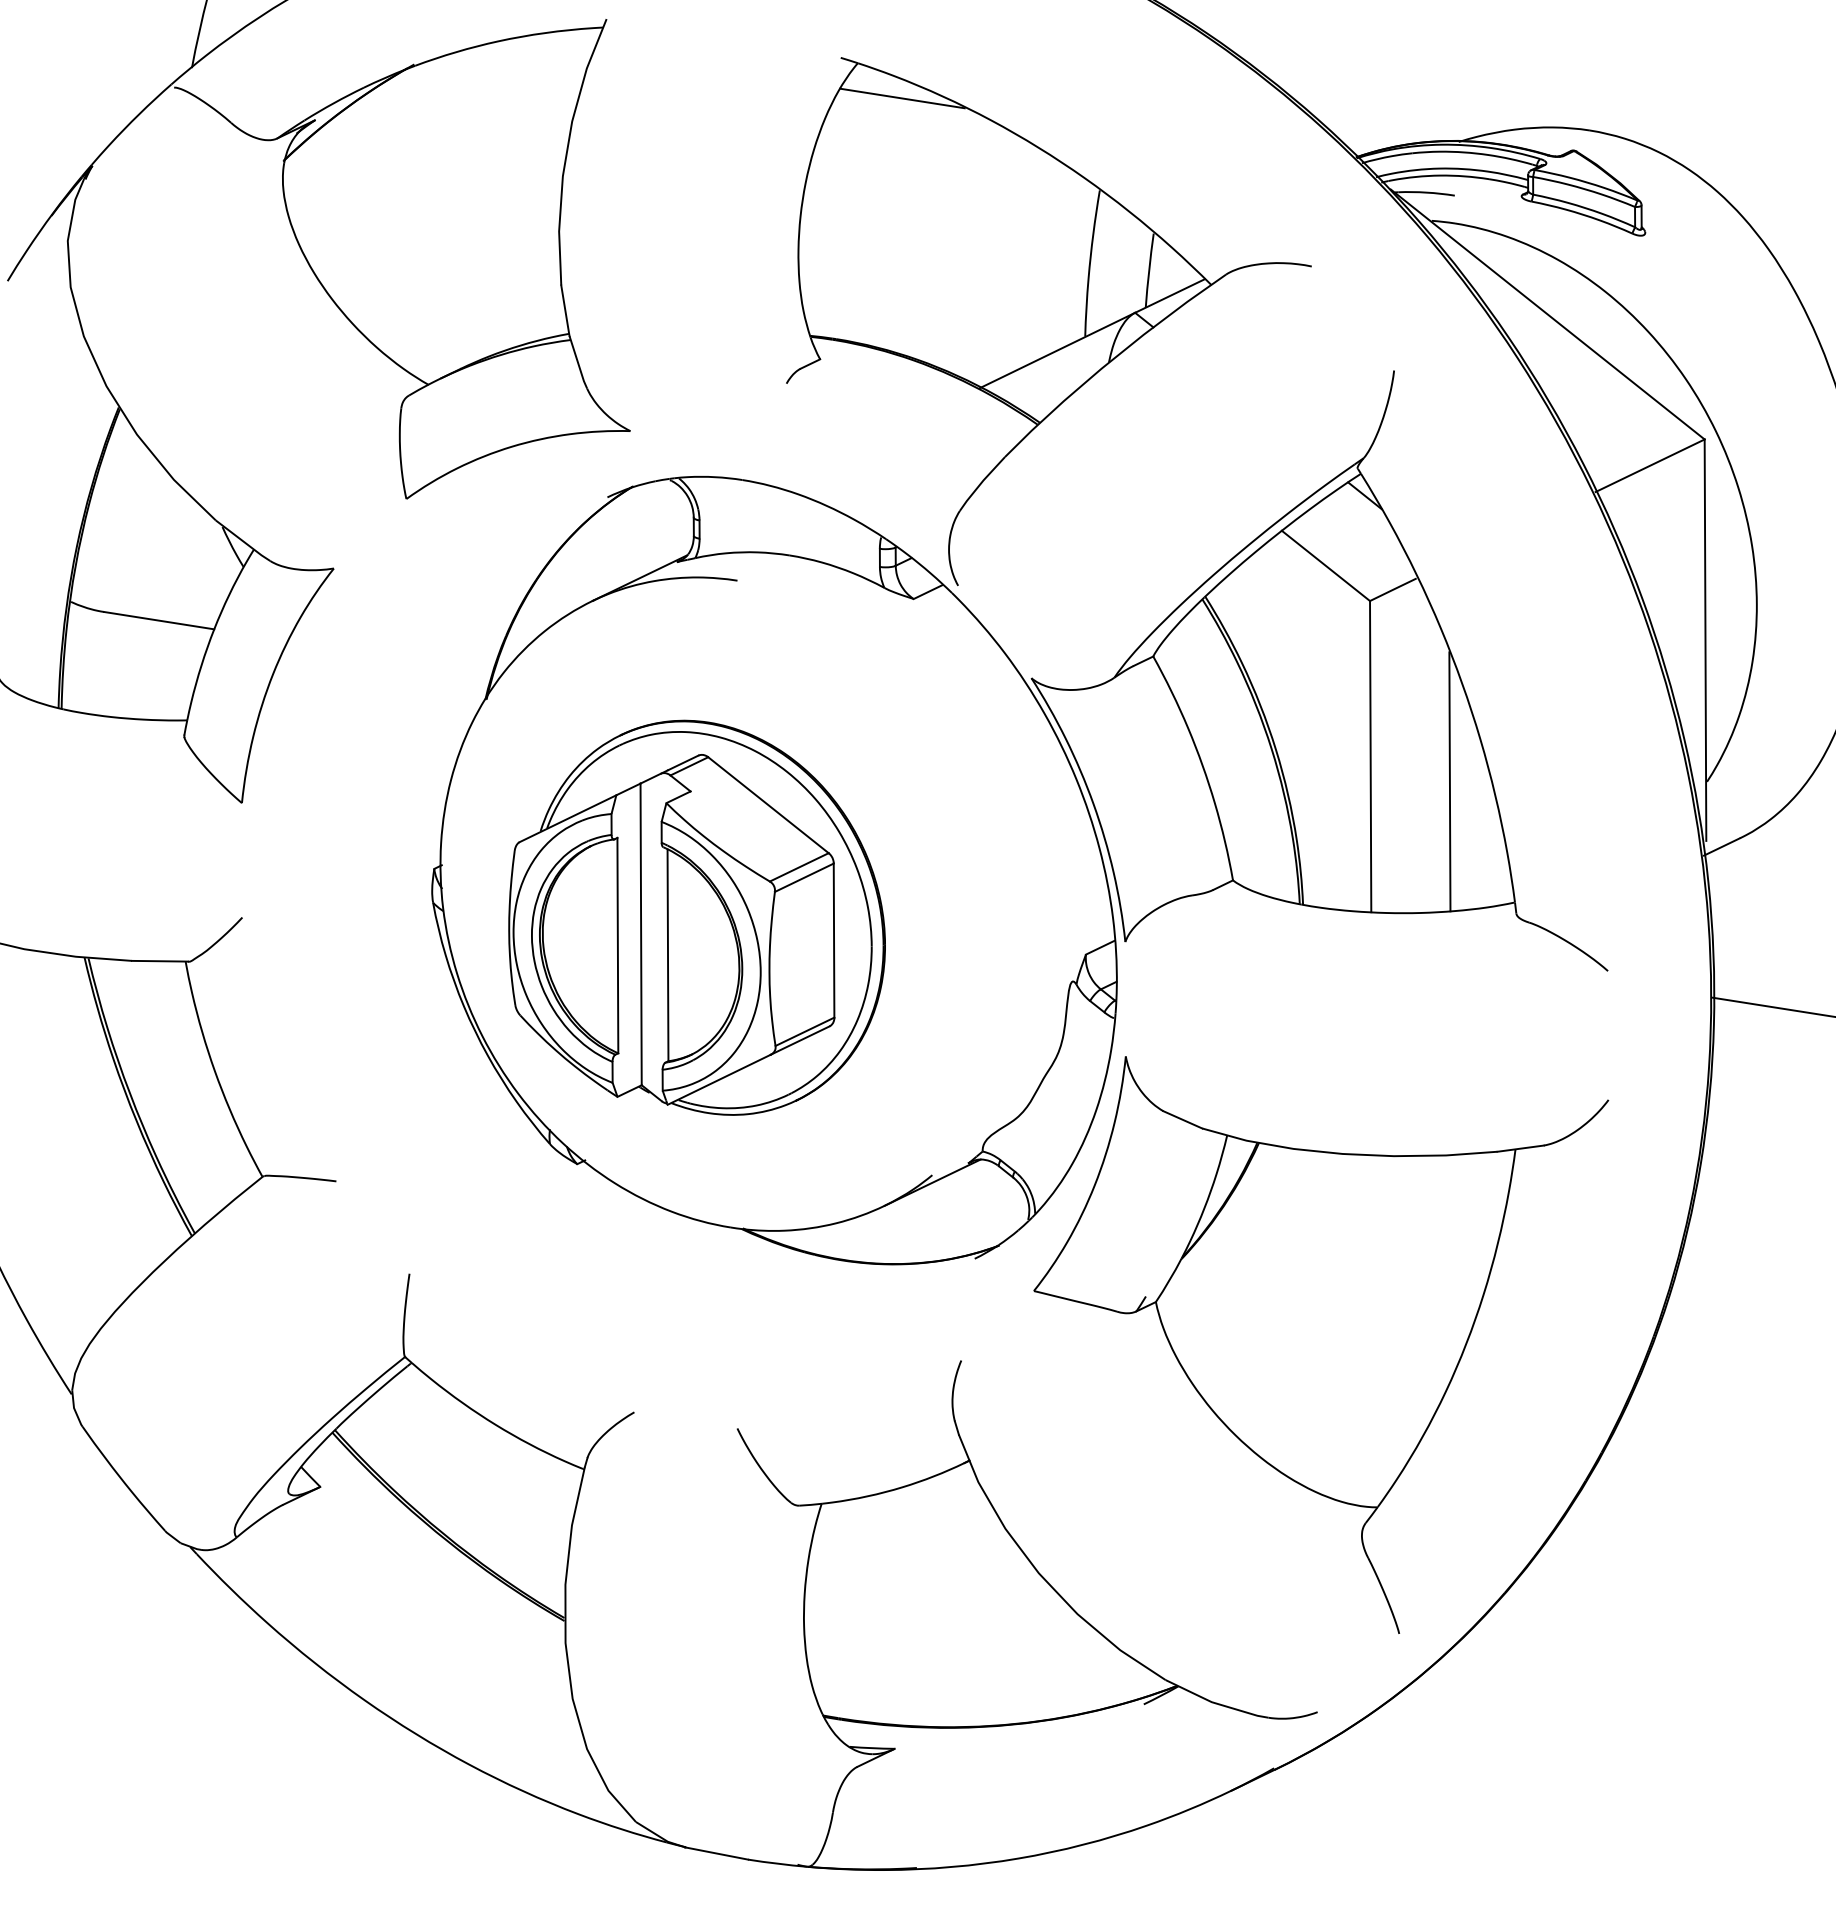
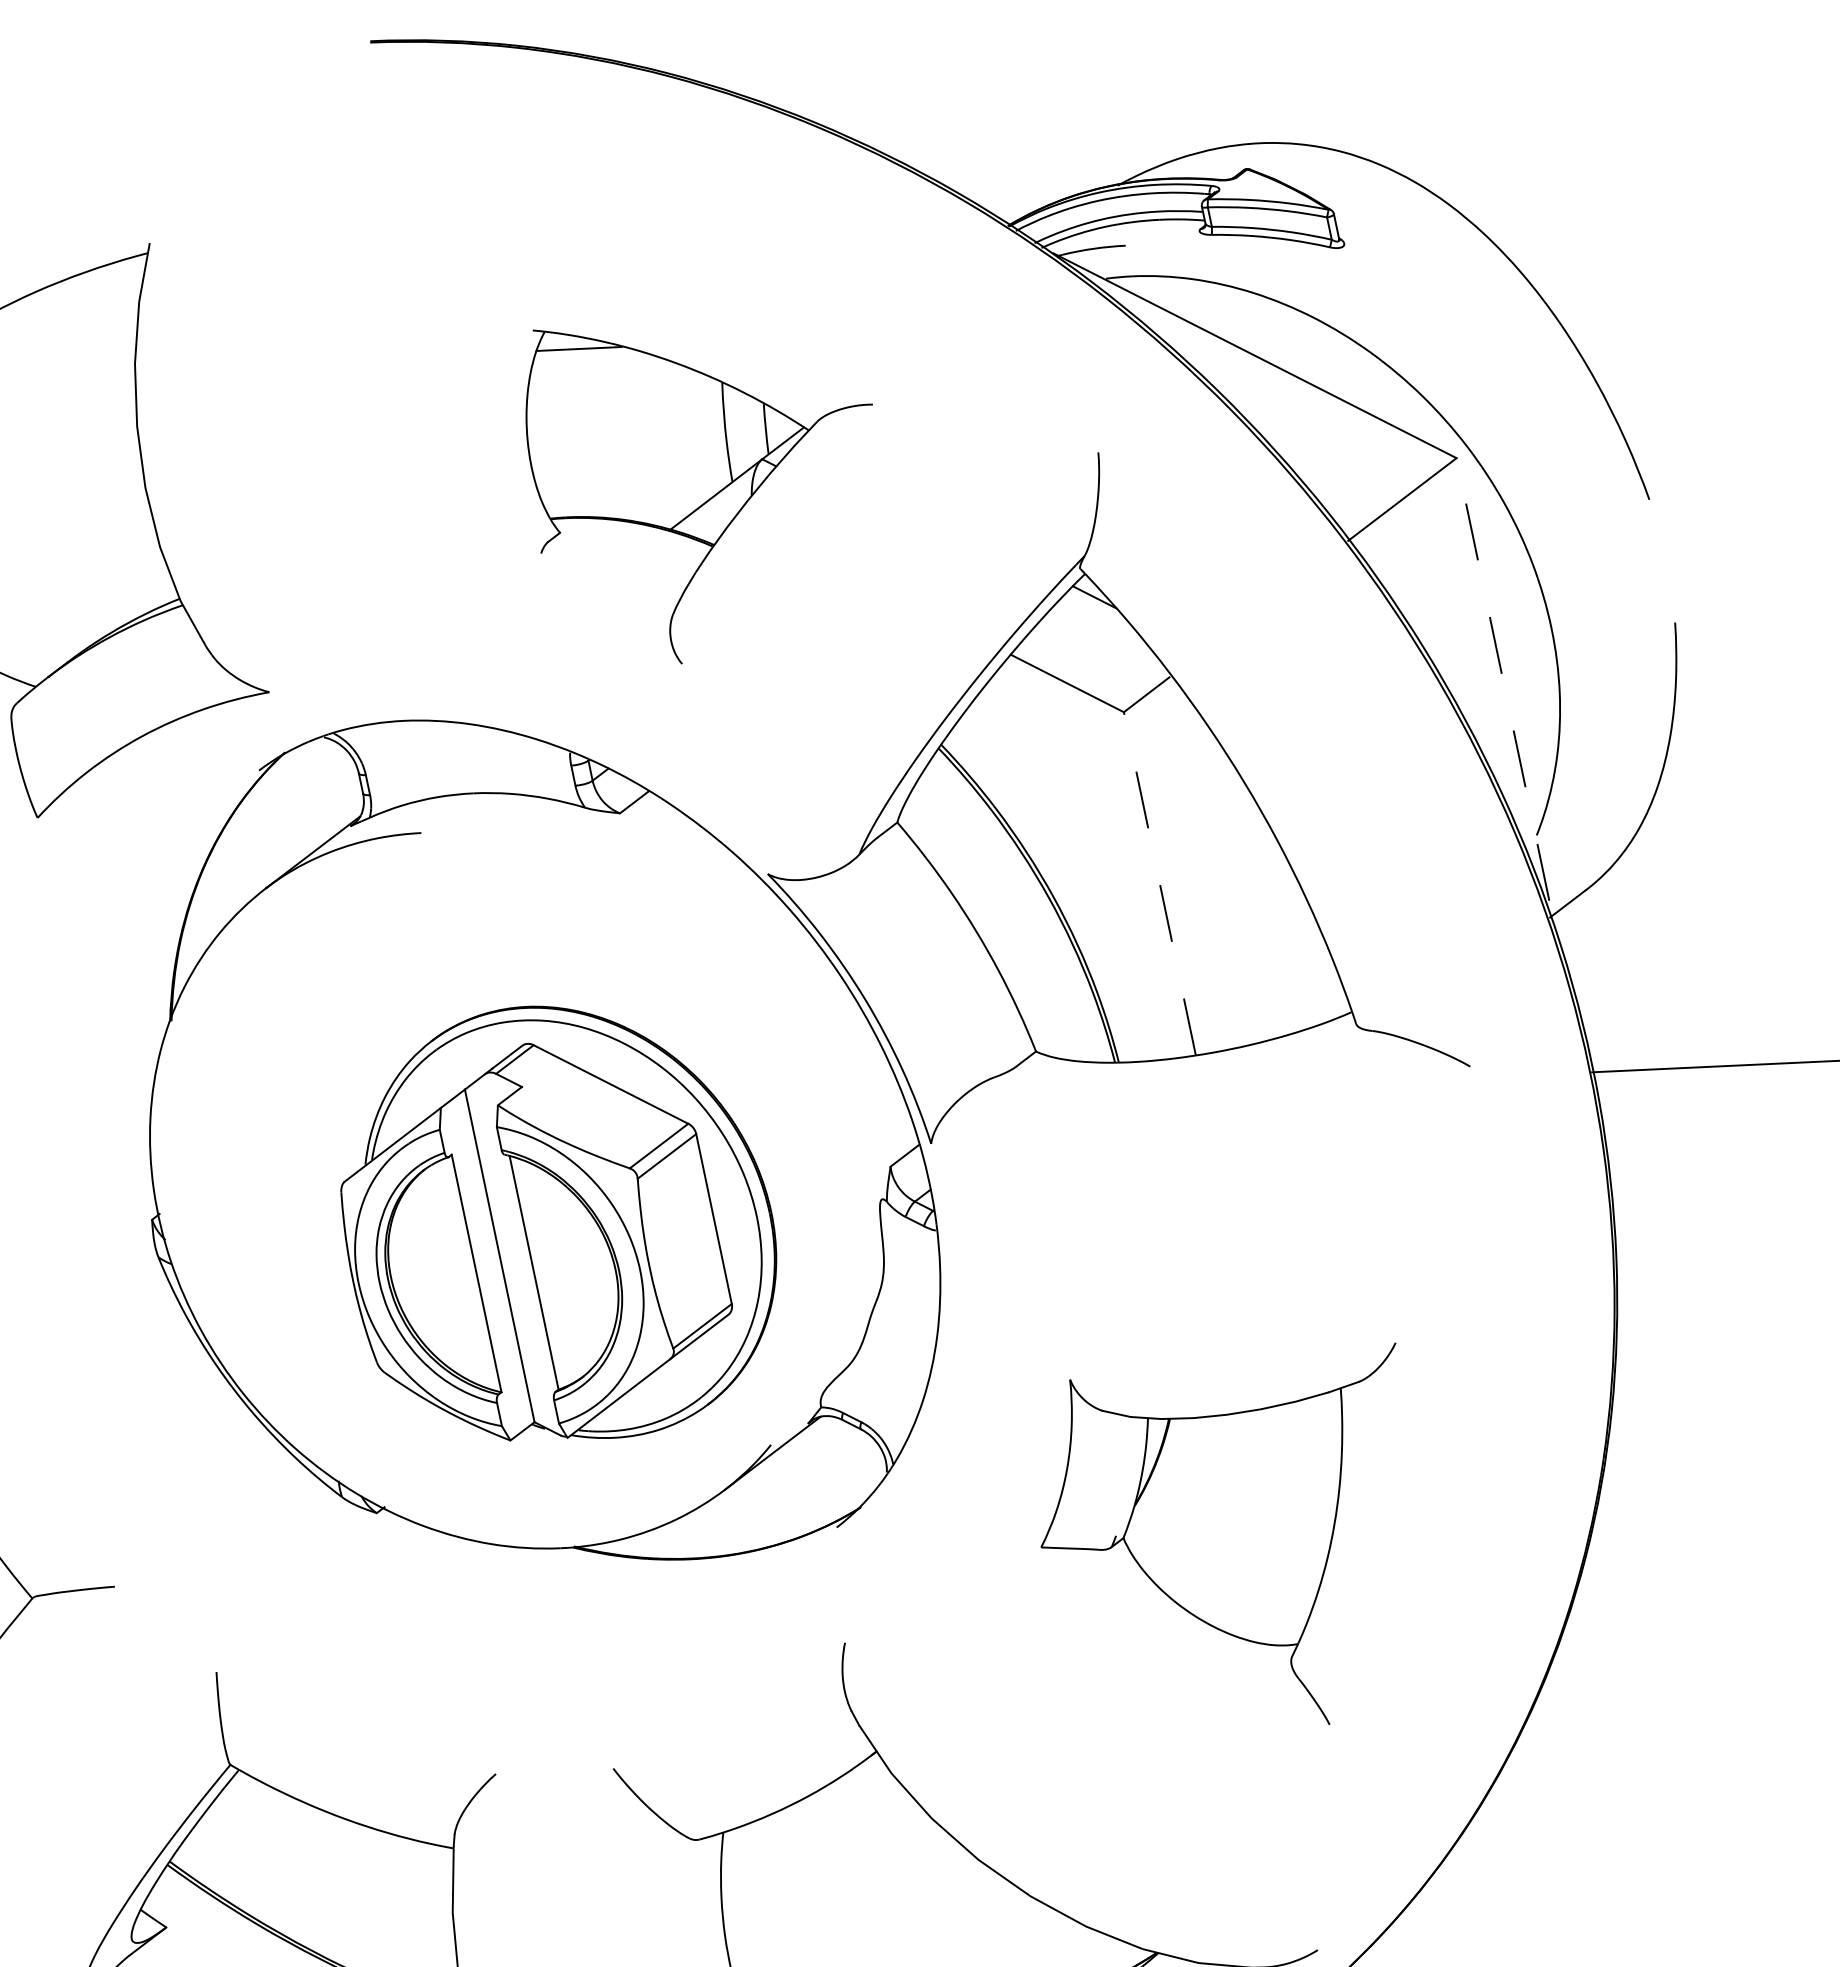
part: (1048, 321) -> (705, 476), size x0.6
line: (1705, 640) -> (1503, 679), solid -> dashed
line: (1370, 756) -> (1159, 883), solid -> dashed
line: (1449, 781) -> (1252, 893), removed
part: (696, 917) -> (556, 1224), moved
part: (1321, 1344) -> (1238, 1543), size x0.6

